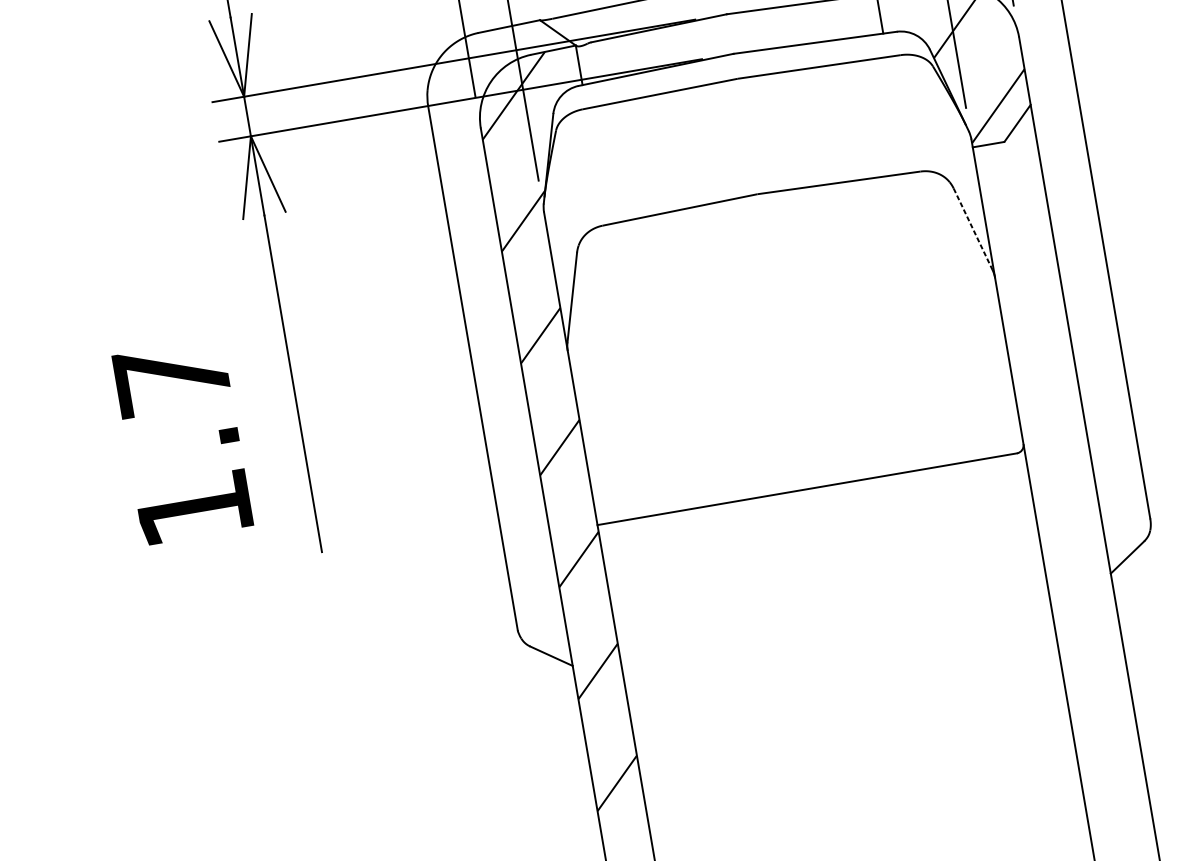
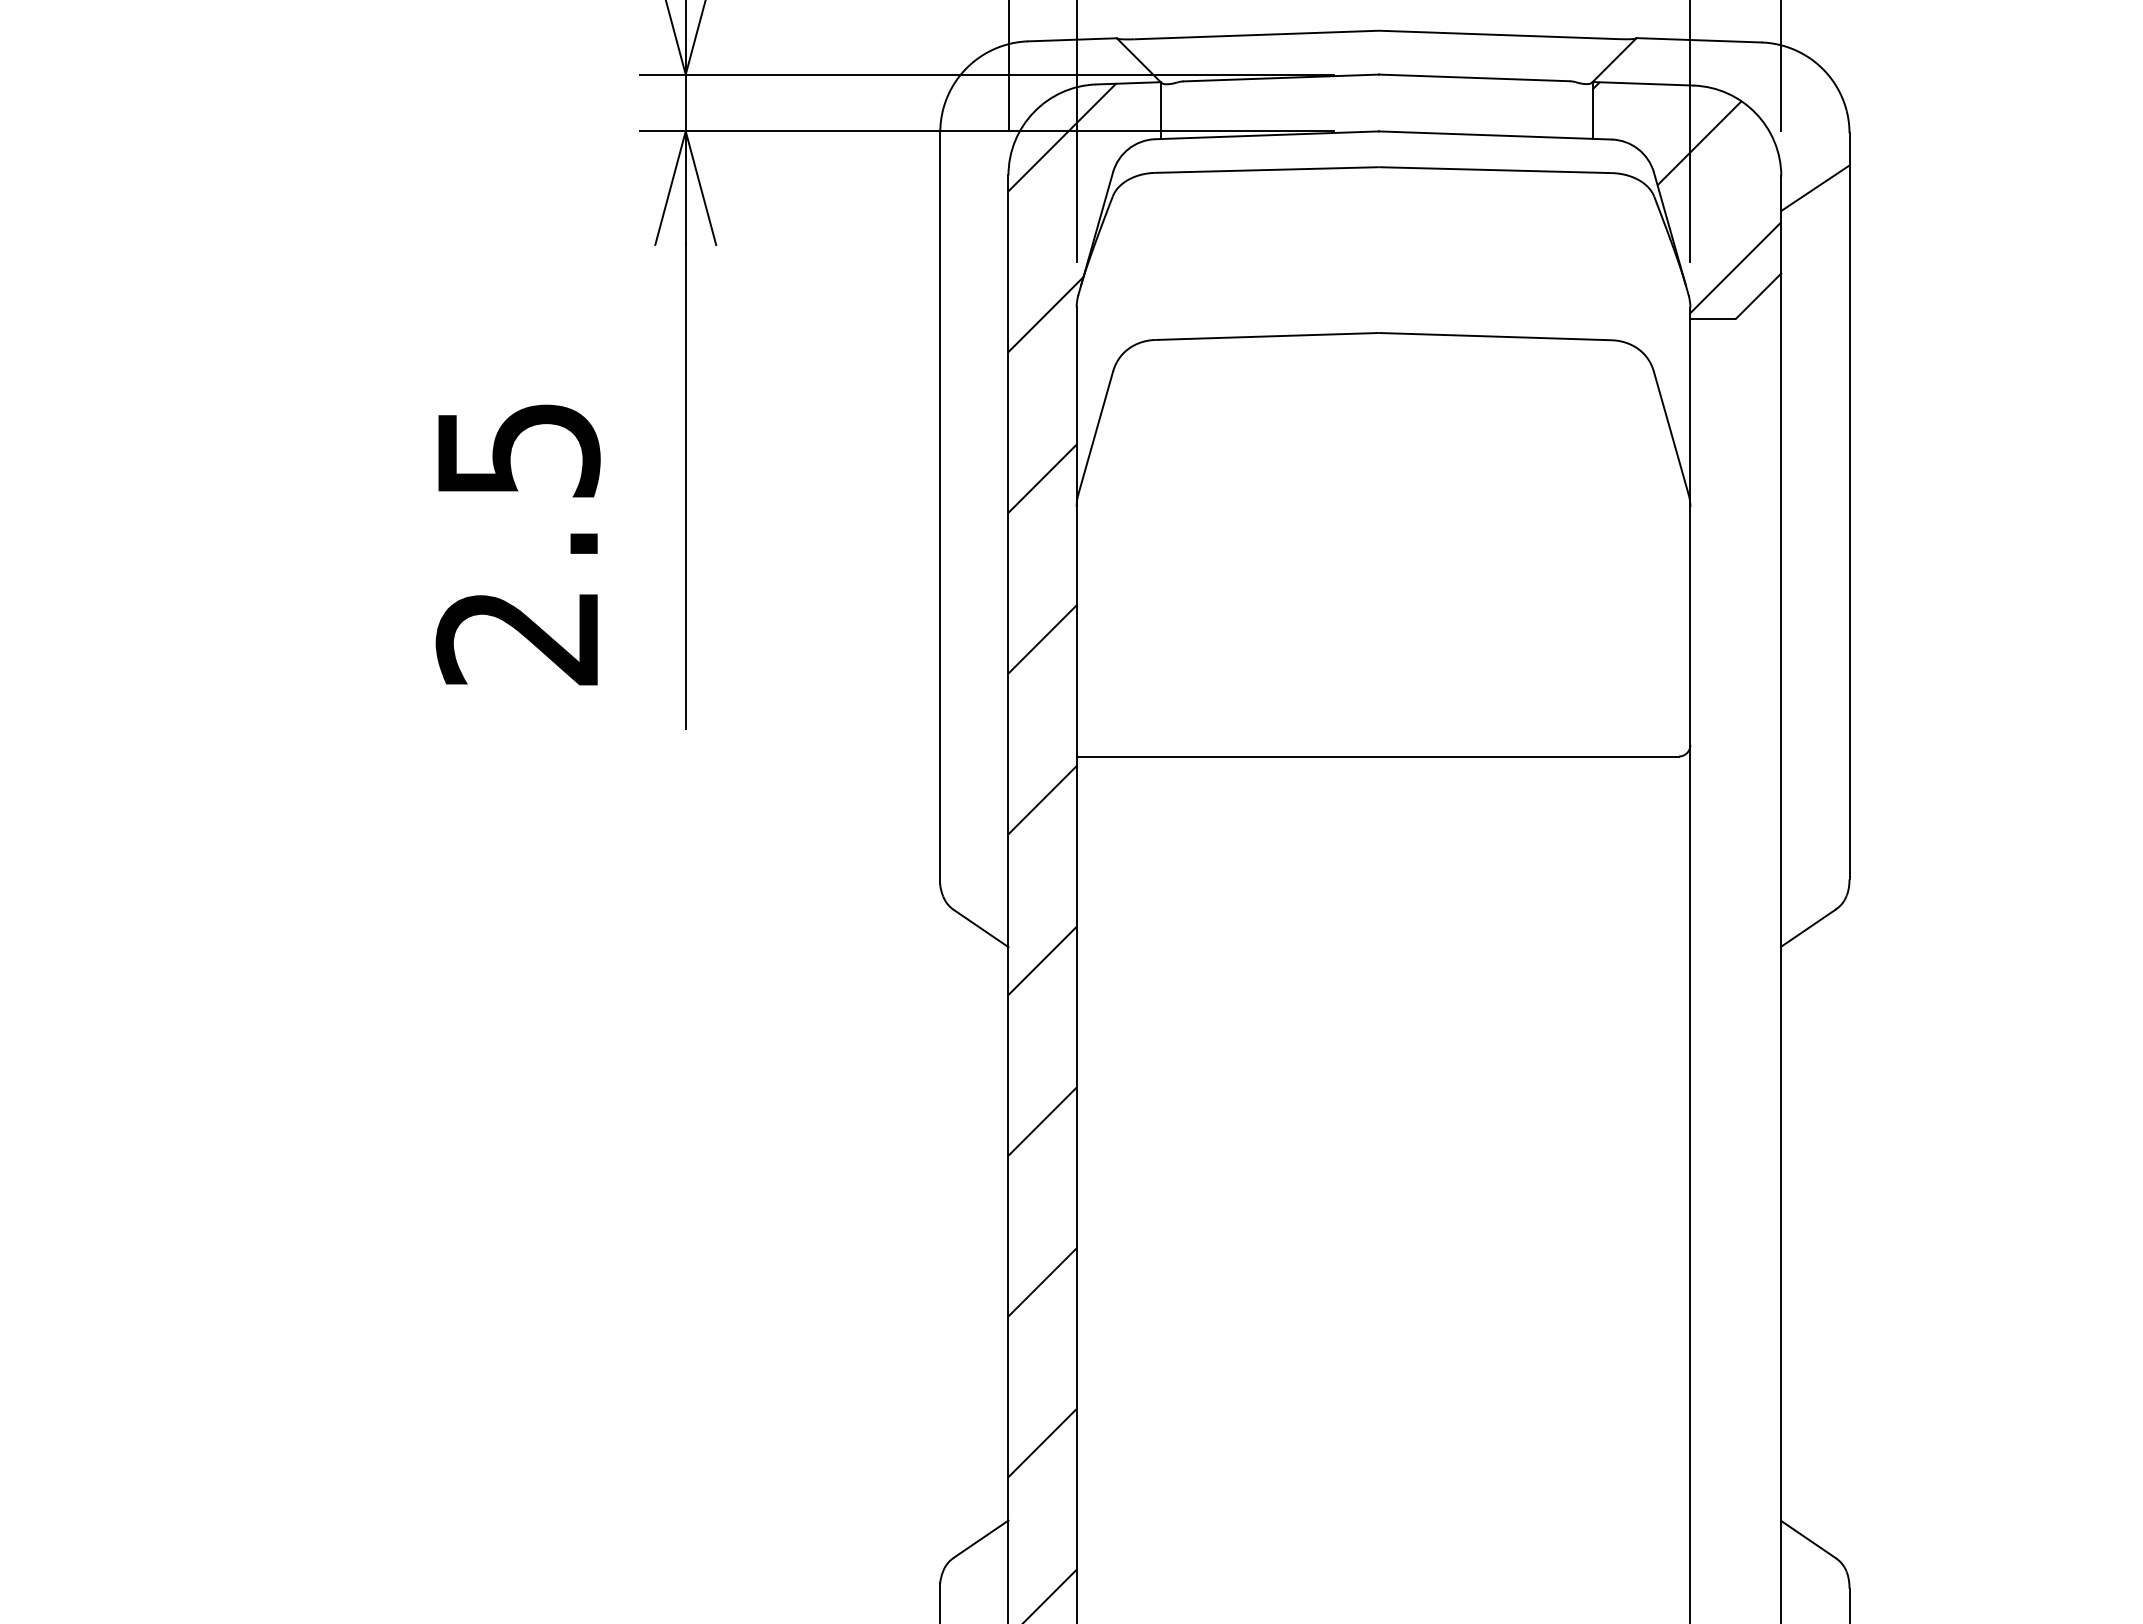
line: (1044, 40) -> (1815, 187), added
line: (973, 229) -> (1671, 433), dashed -> solid
text: (182, 444) -> (517, 544), 1.7 -> 2.5

